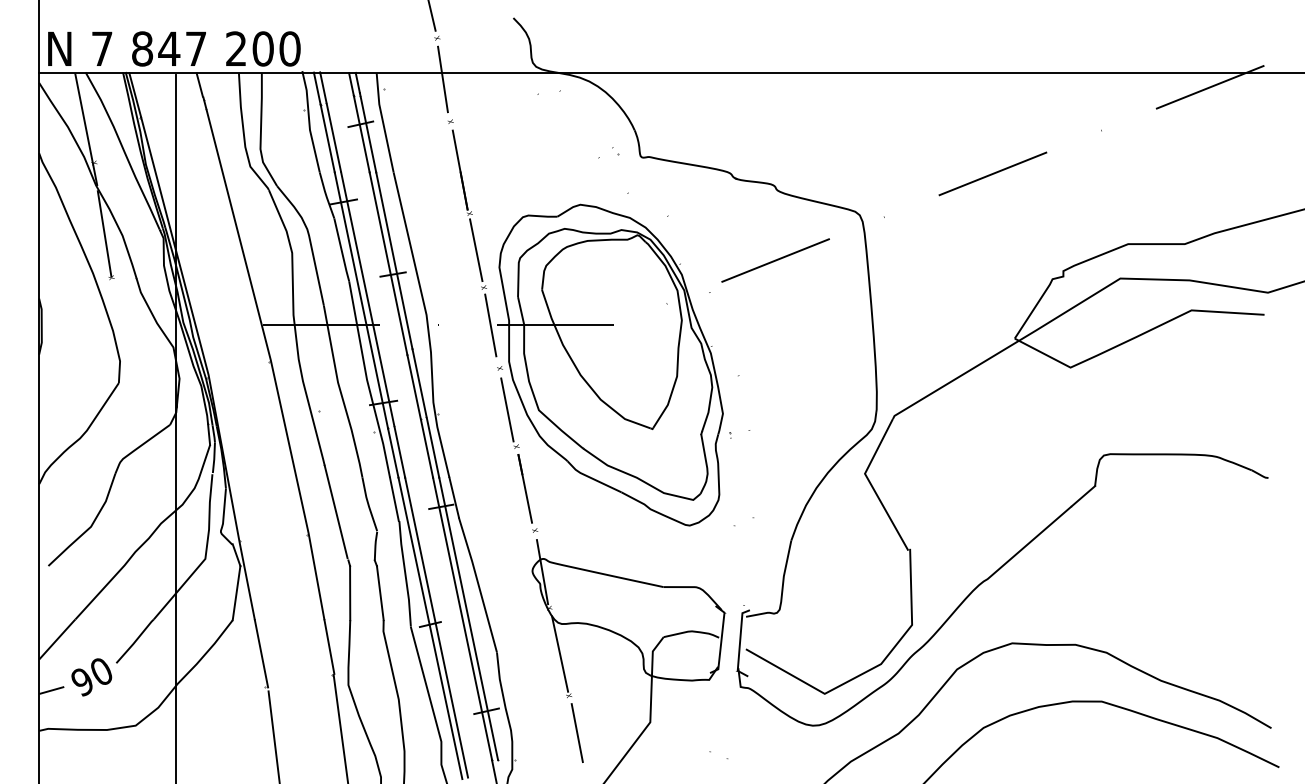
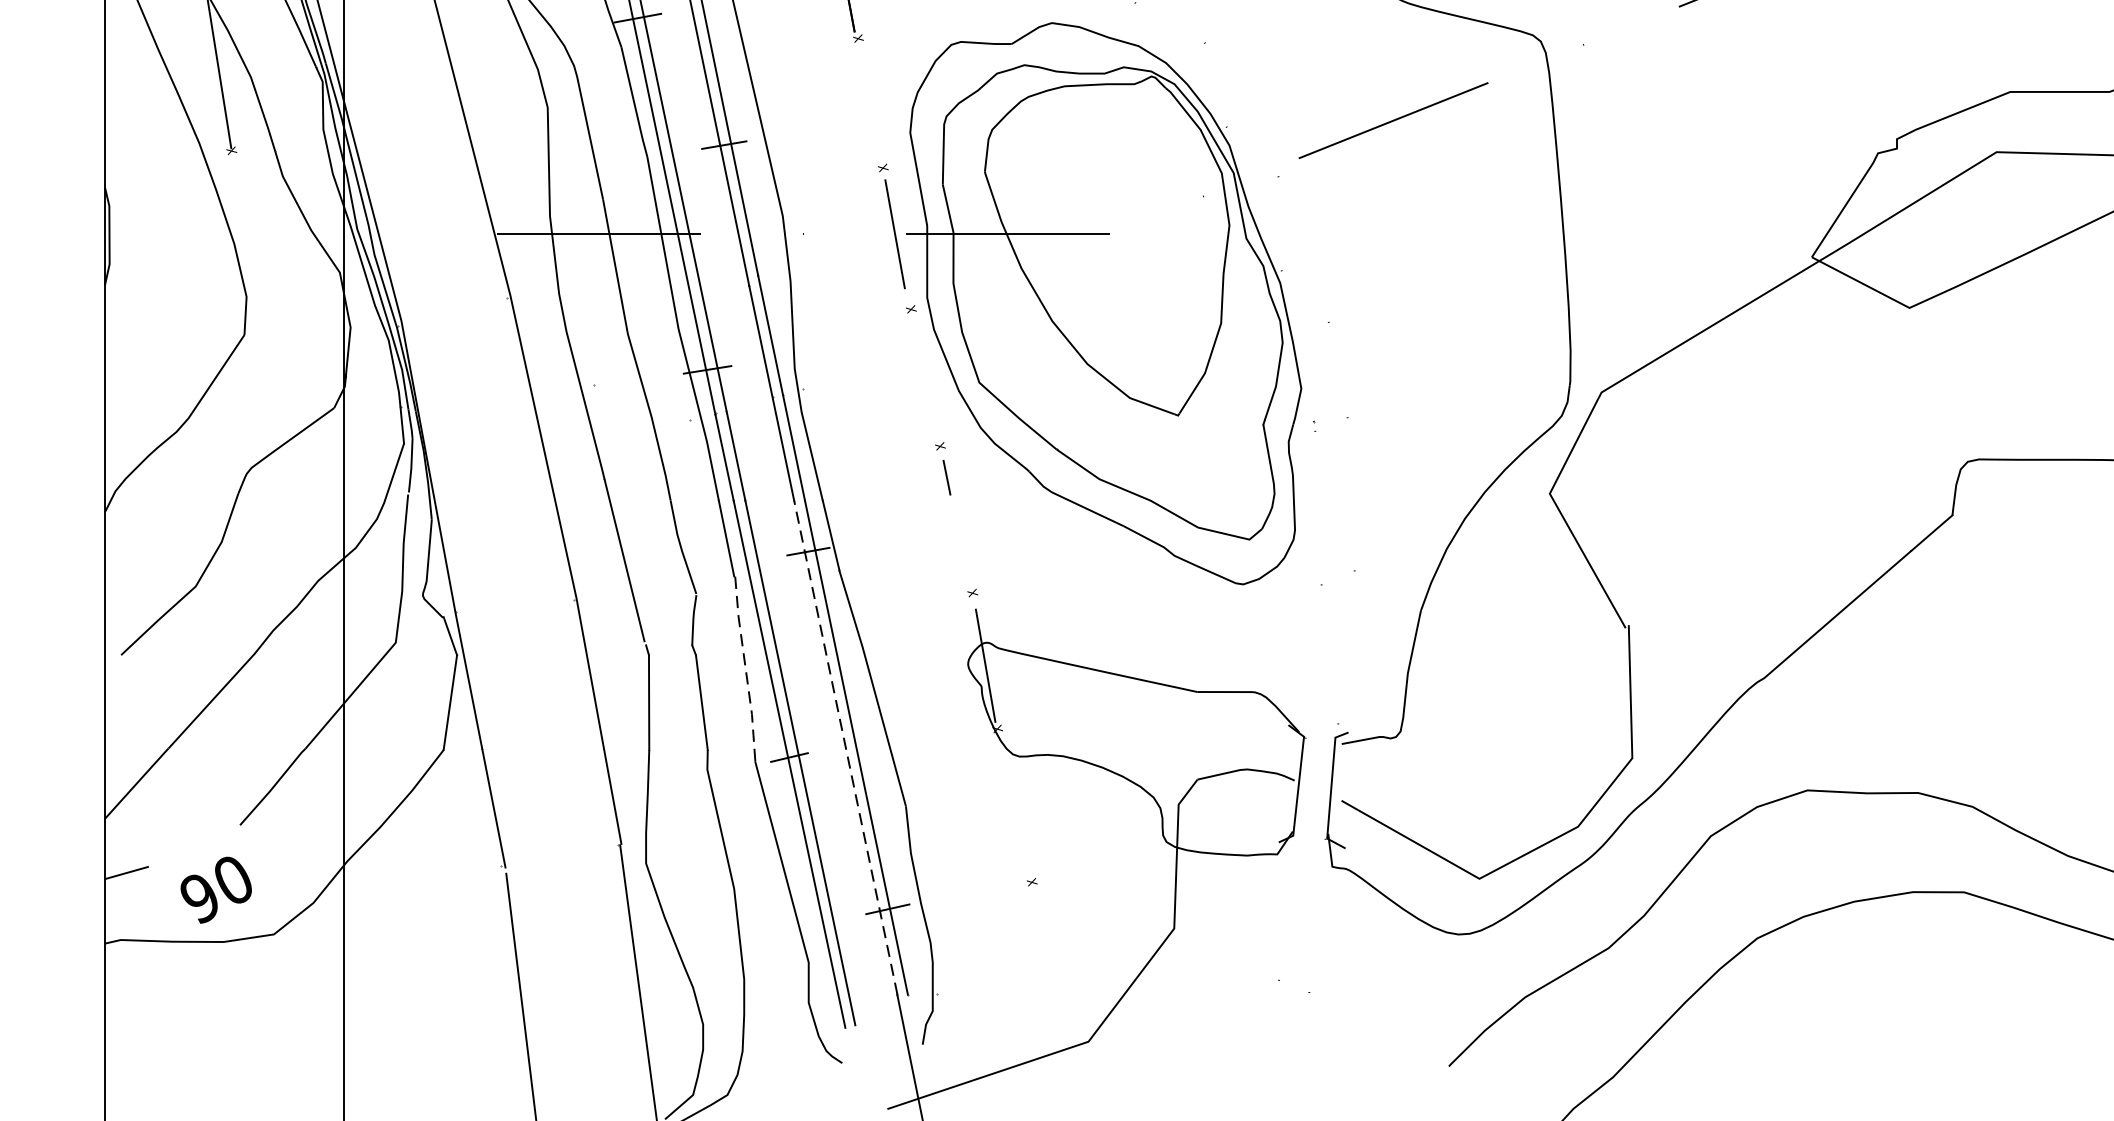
line: (476, 250) -> (870, 103), removed
line: (507, 409) -> (924, 381), removed
line: (525, 488) -> (955, 519), removed
line: (405, 573) -> (745, 668), solid -> dashed
line: (462, 618) -> (845, 746), solid -> dashed
line: (560, 653) -> (1017, 808), removed
text: (91, 677) -> (215, 890), moved
line: (576, 733) -> (1045, 948), removed

